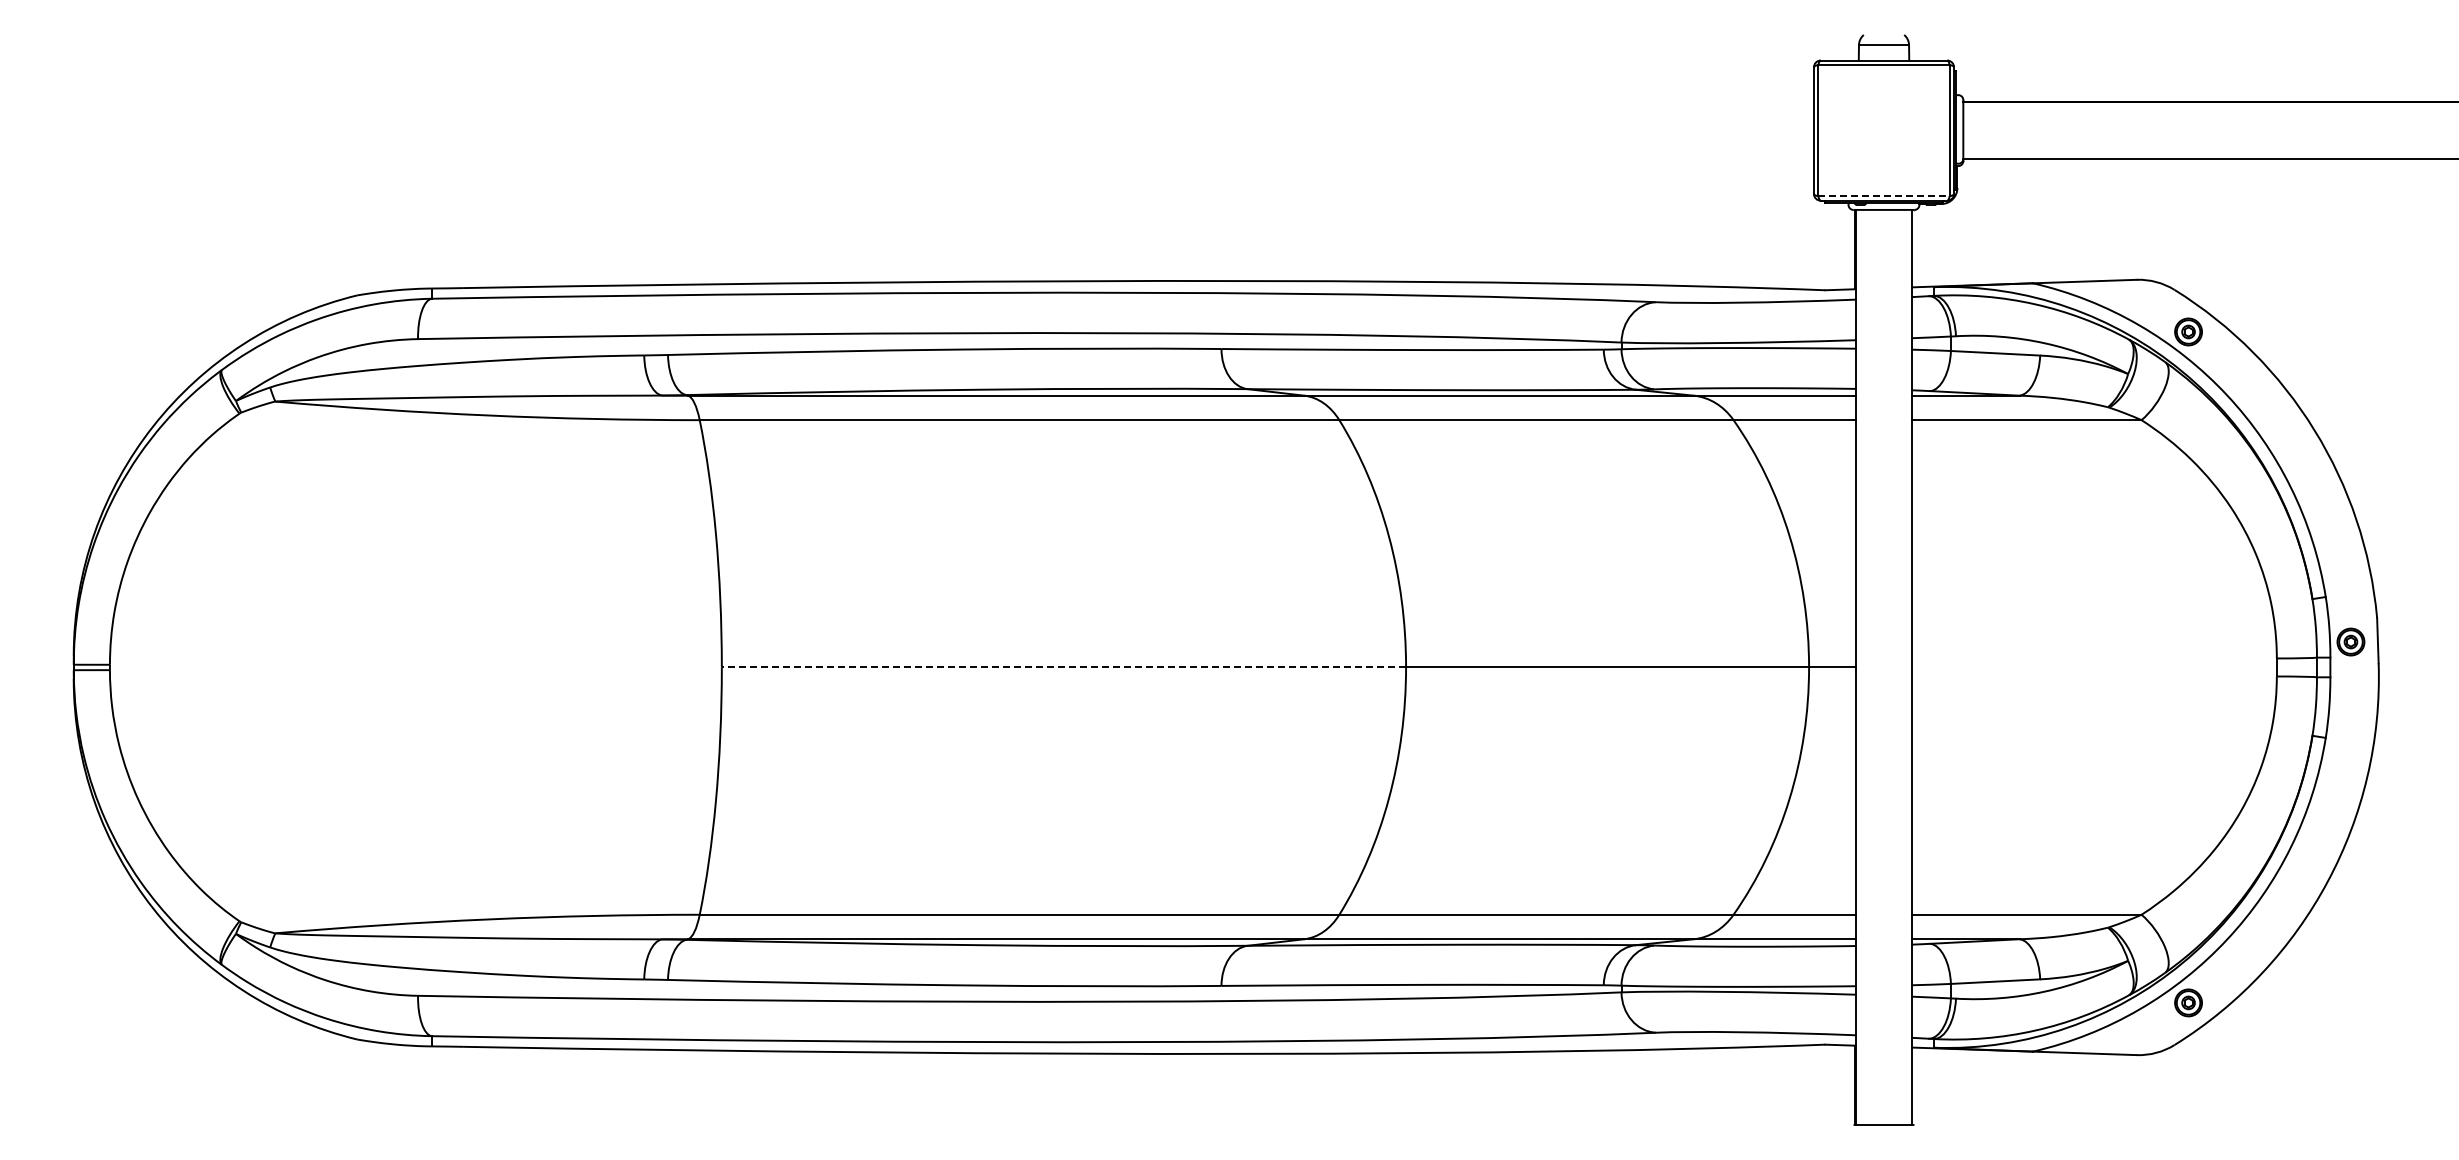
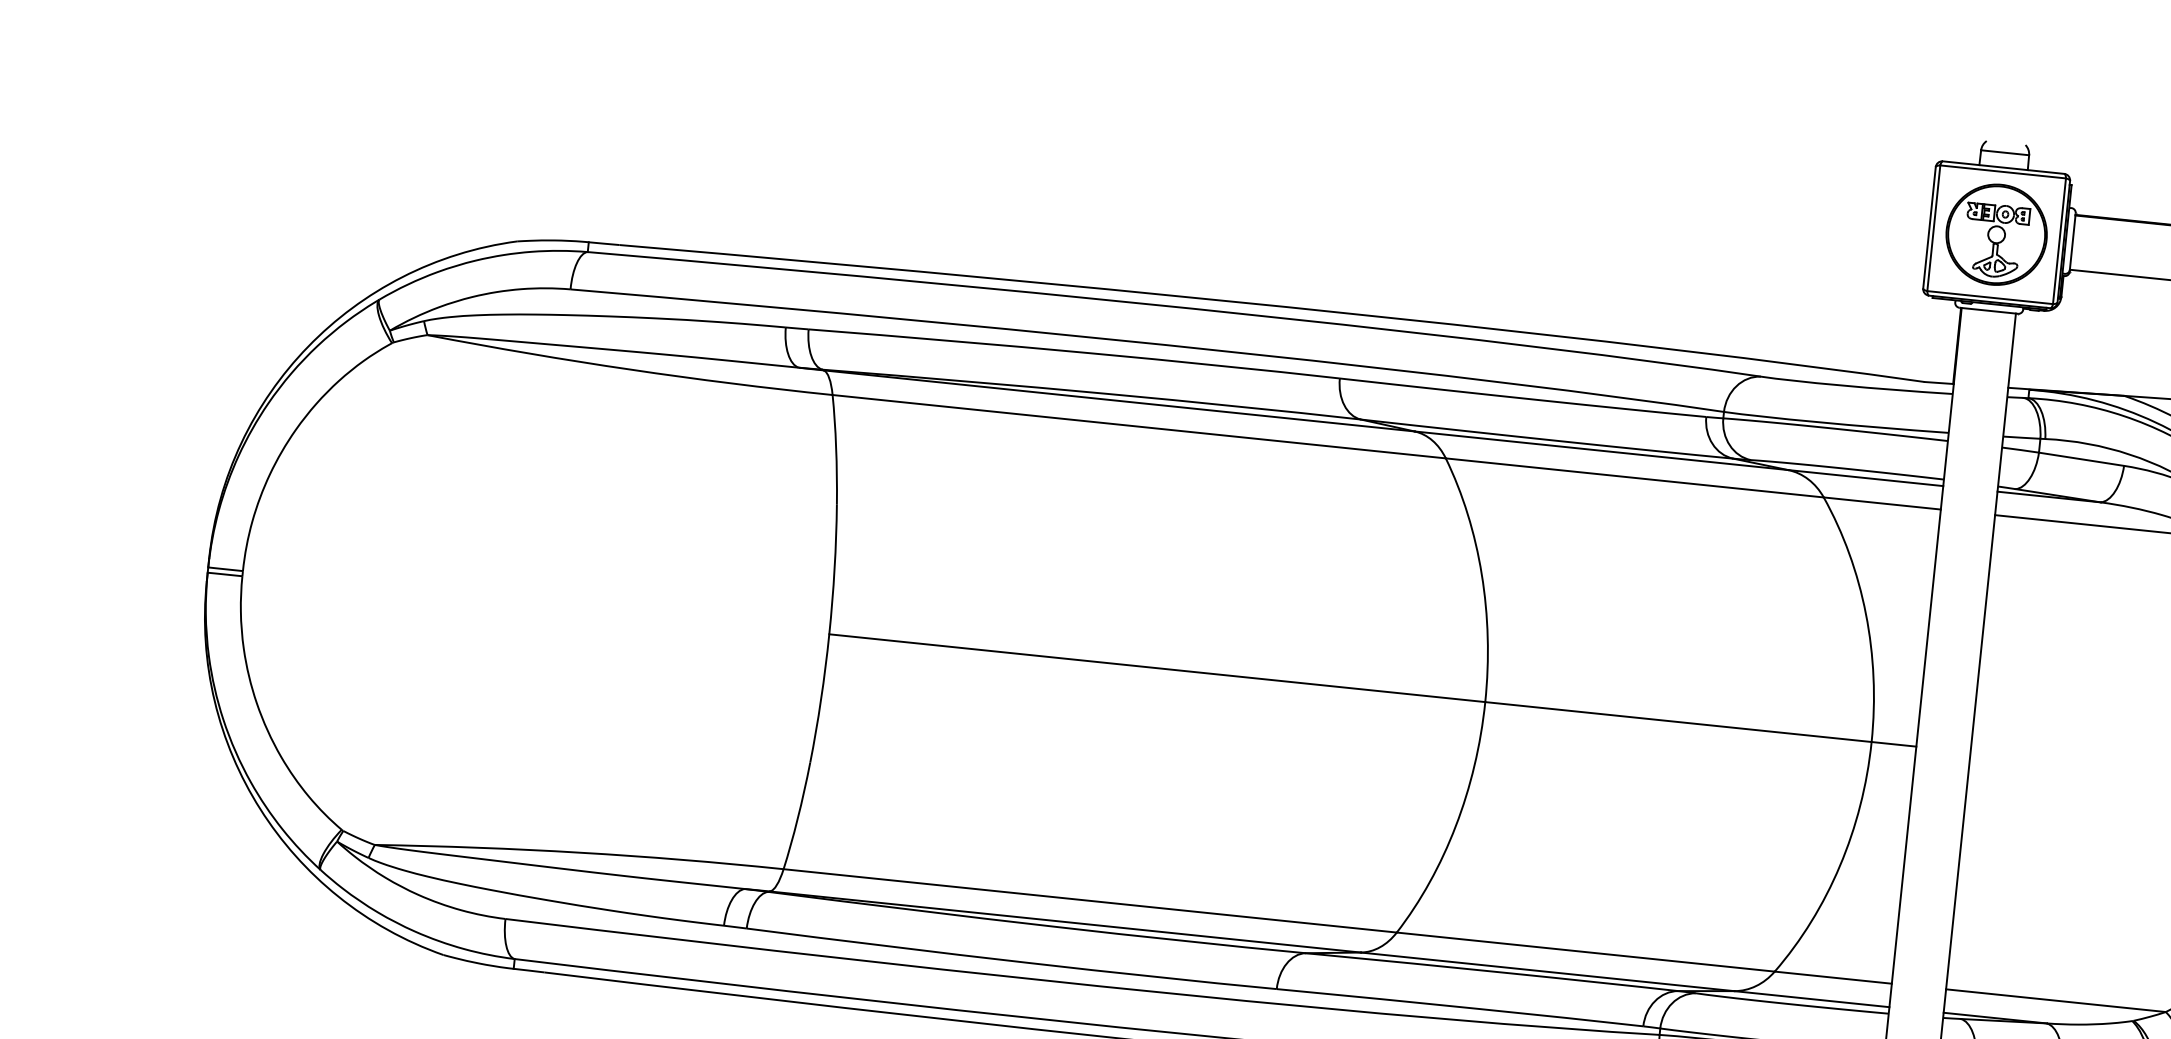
part: (1883, 130) -> (1996, 234), added
line: (1884, 196) -> (1990, 297), dashed -> solid
line: (1063, 667) -> (1156, 668), dashed -> solid

